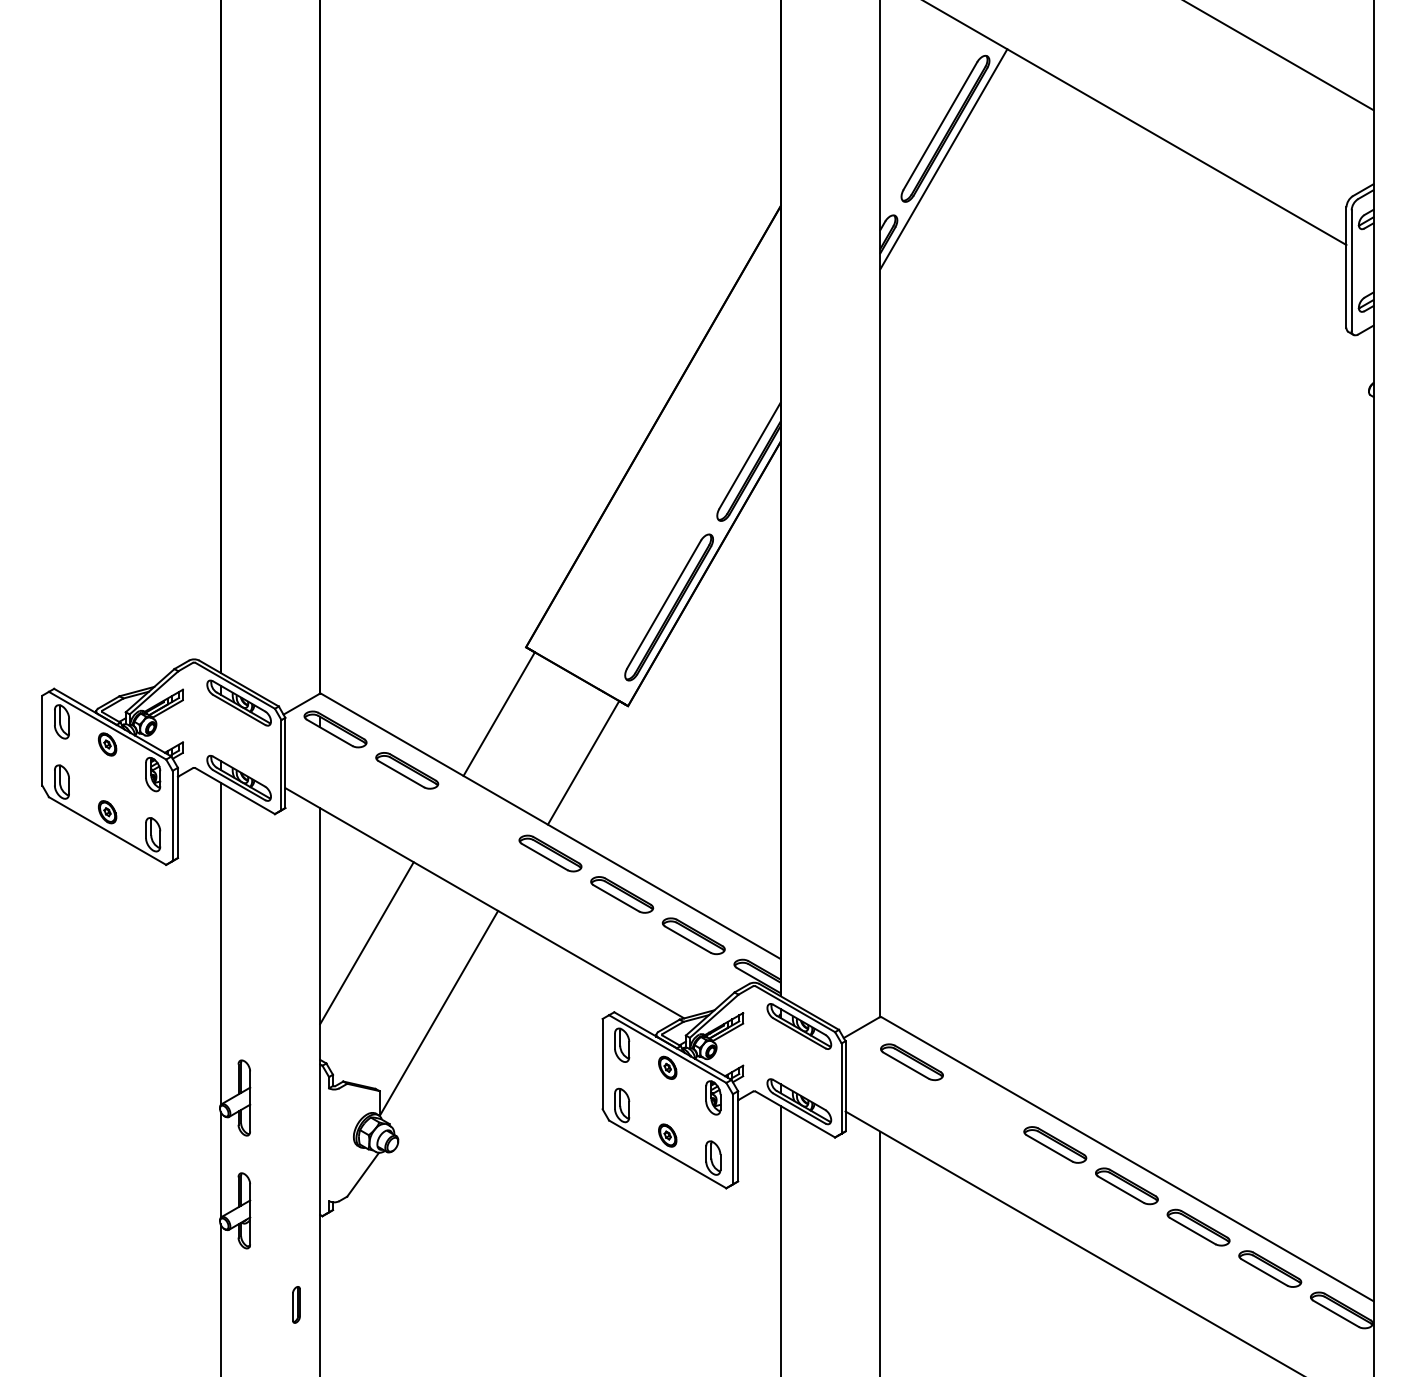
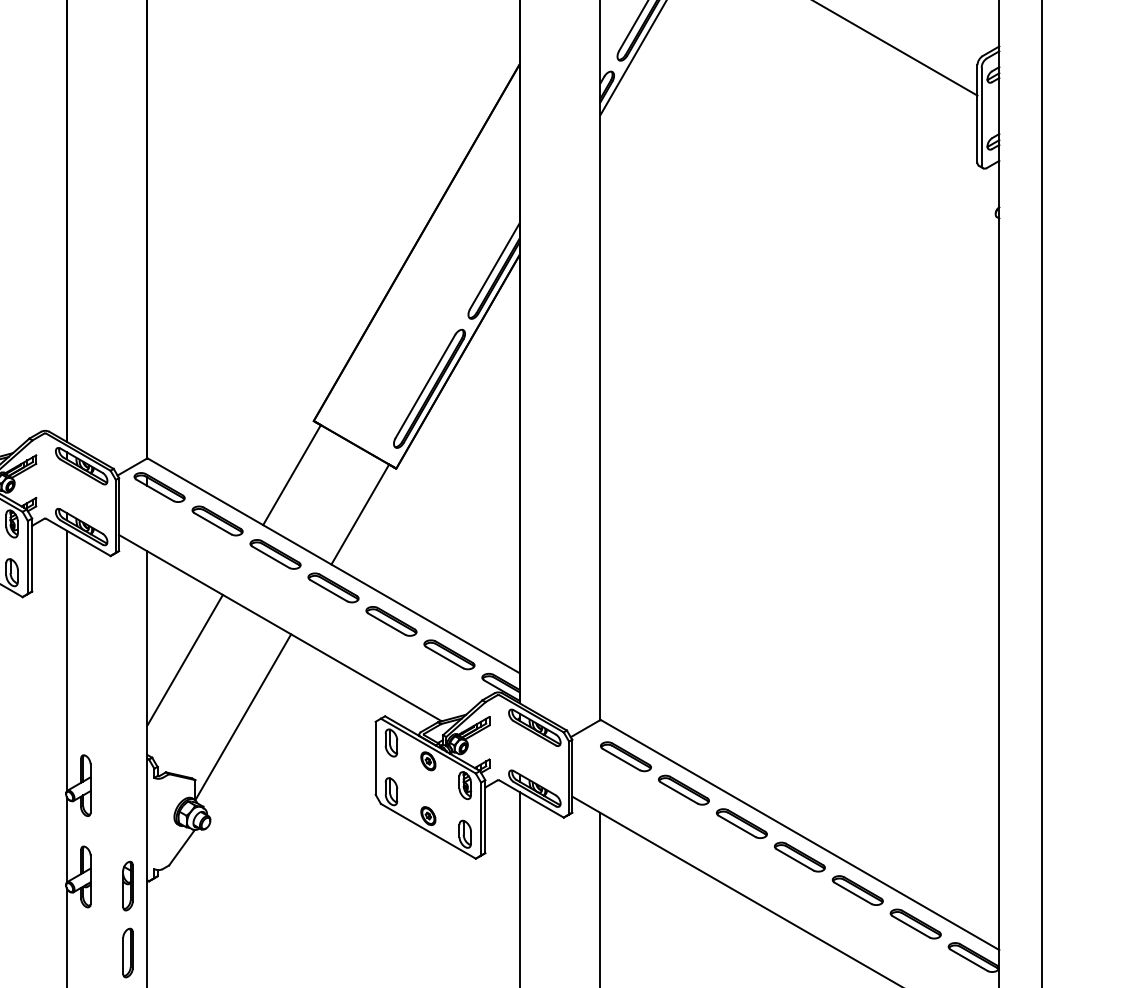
part: (478, 811) -> (275, 553), added
part: (983, 1103) -> (683, 790), added
part: (296, 1222) -> (128, 886), added
part: (296, 1304) -> (128, 952), size x1.67

